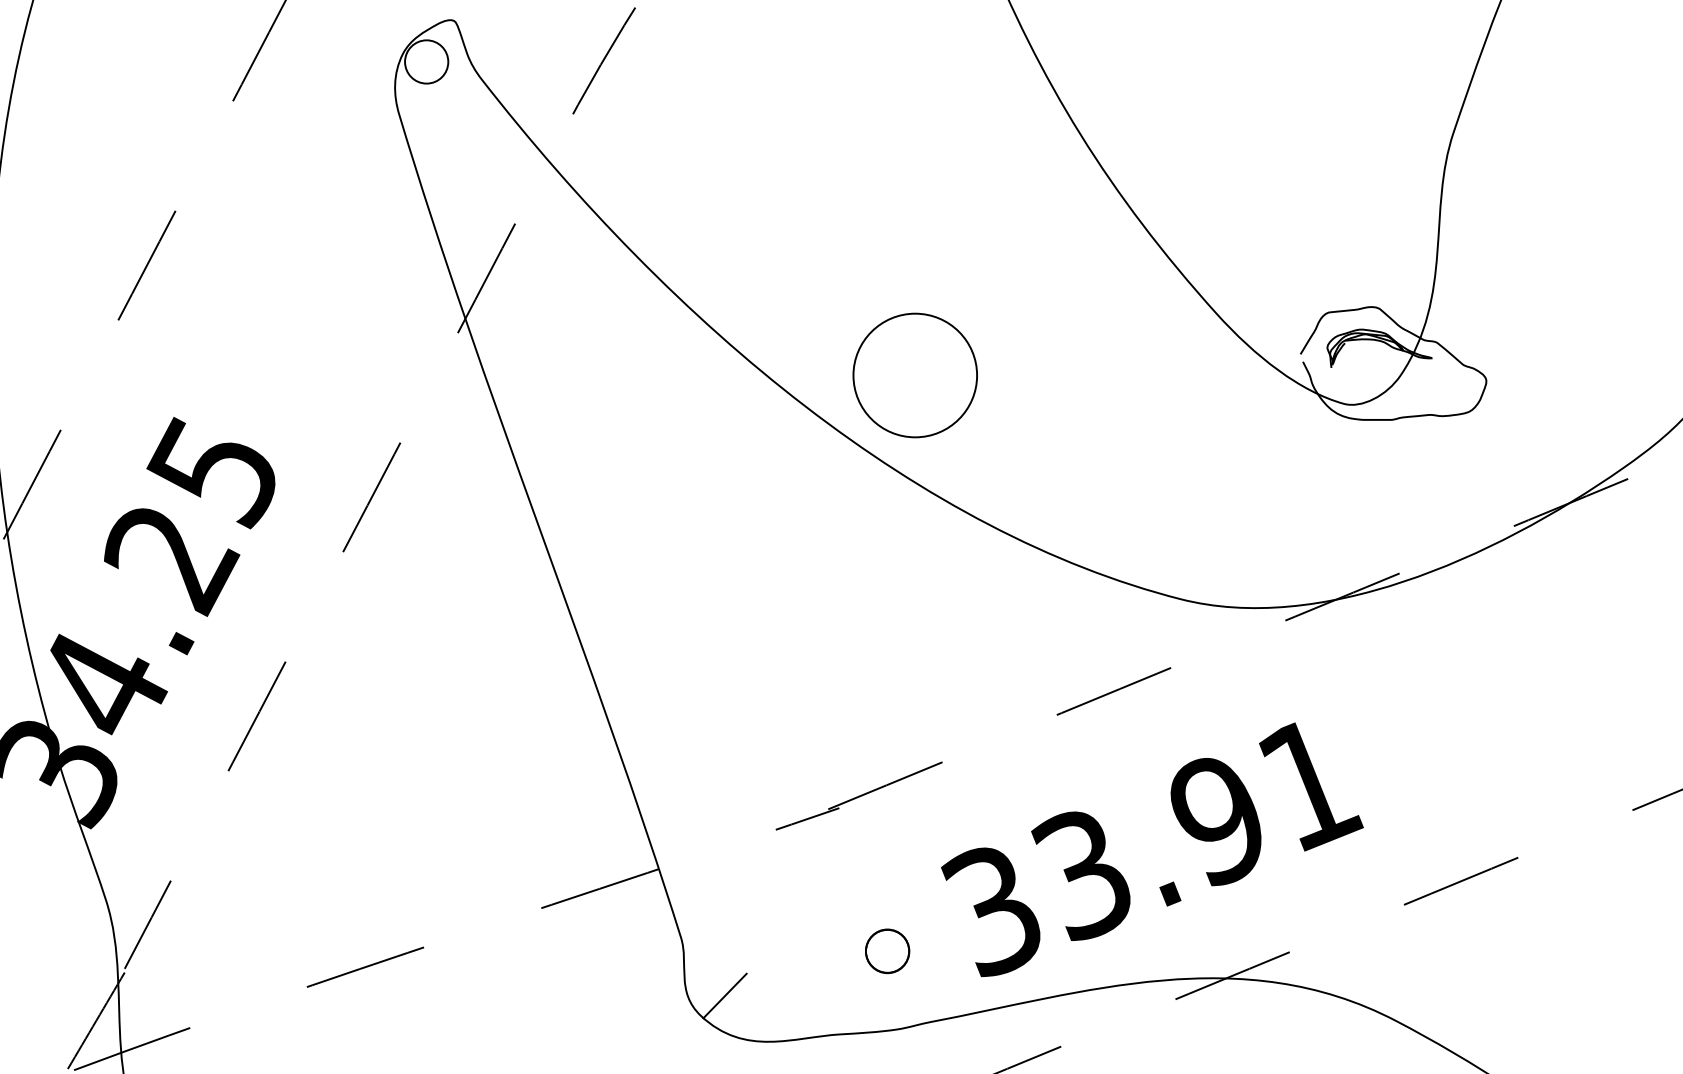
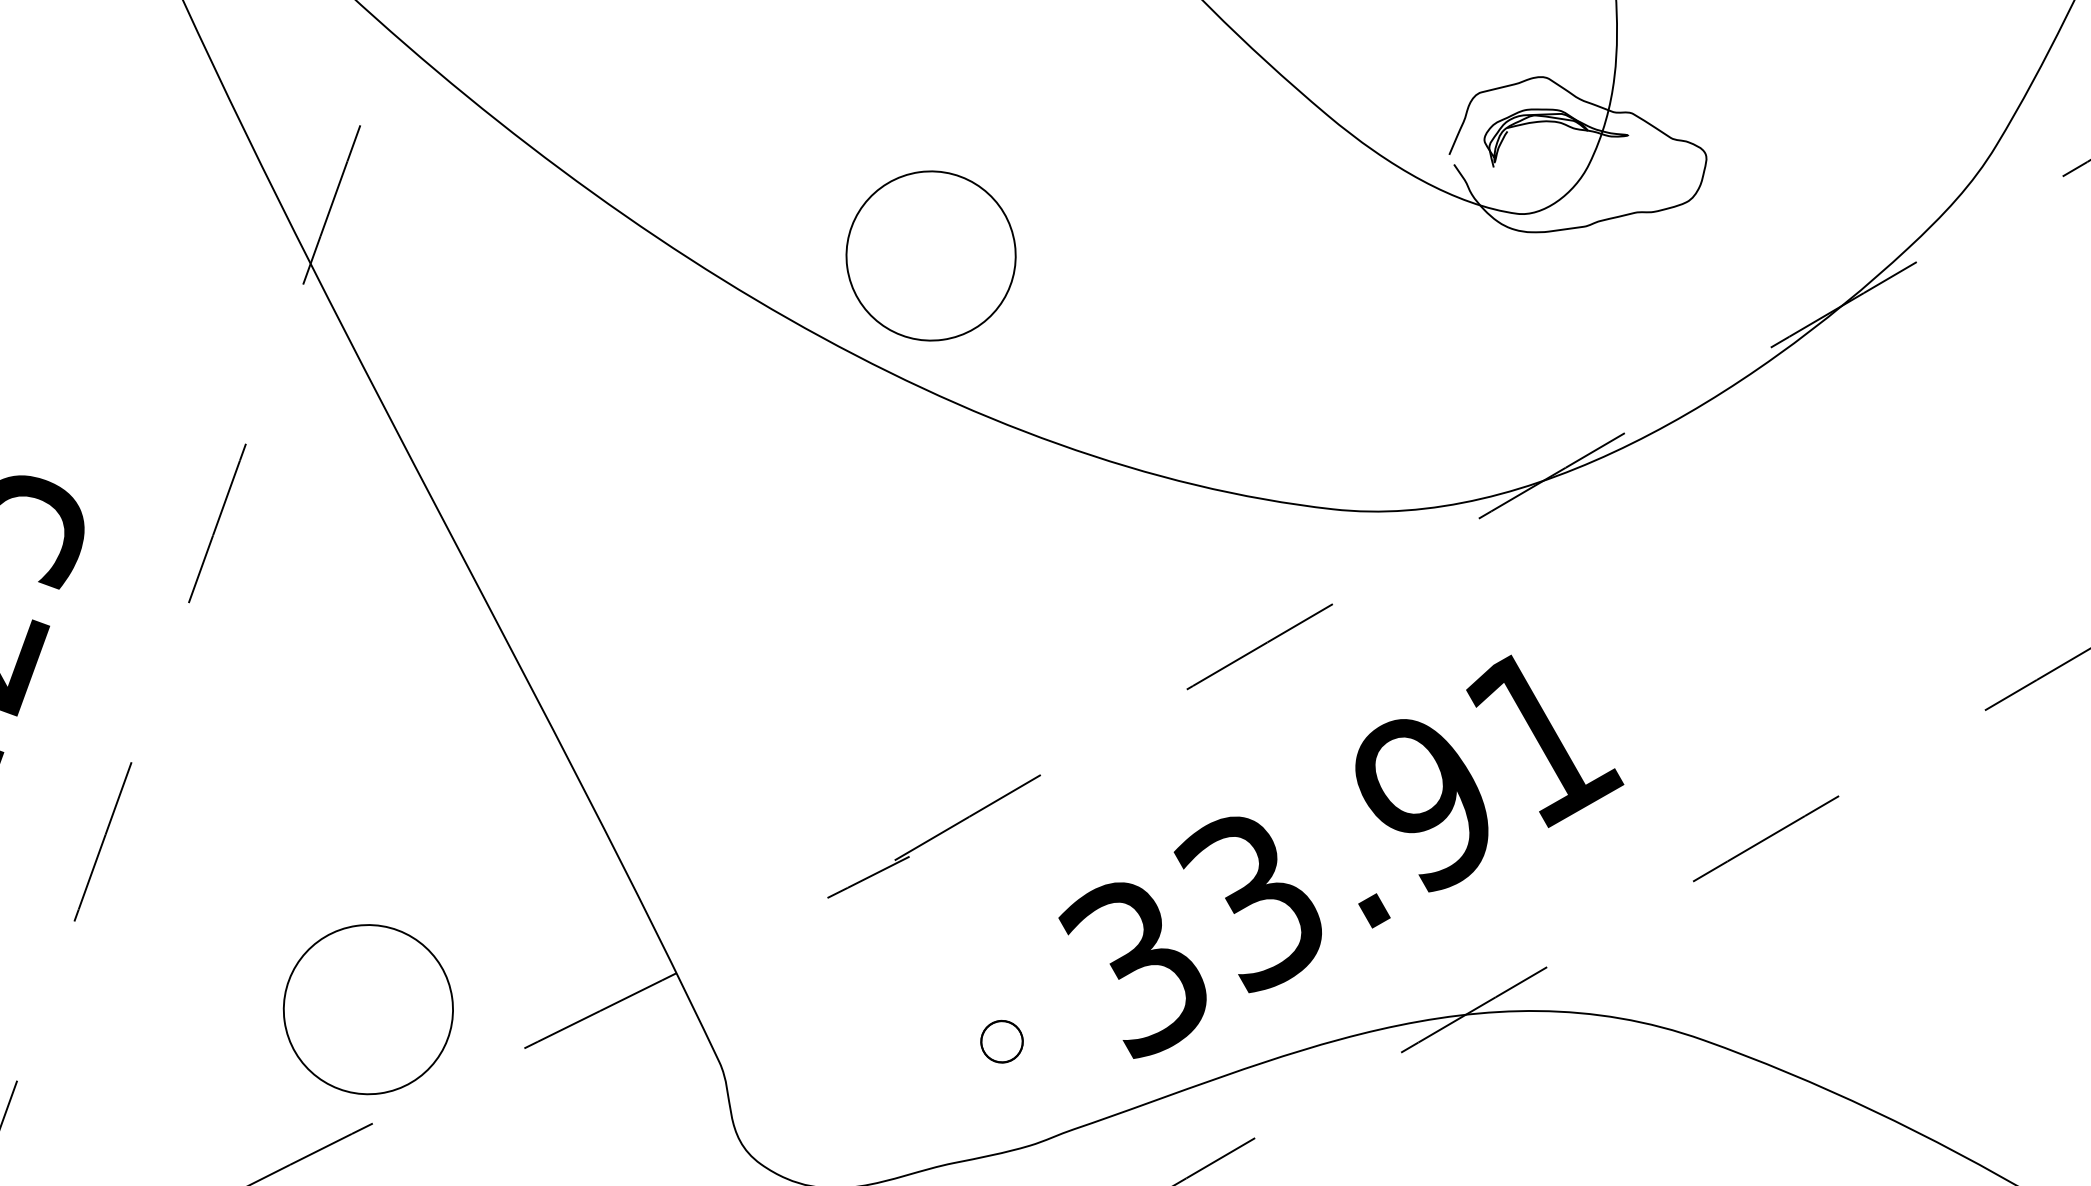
circle: (431, 864) -> (367, 1009), added
part: (887, 951) -> (1001, 1041), size x0.7
line: (724, 995) -> (789, 1132), removed

